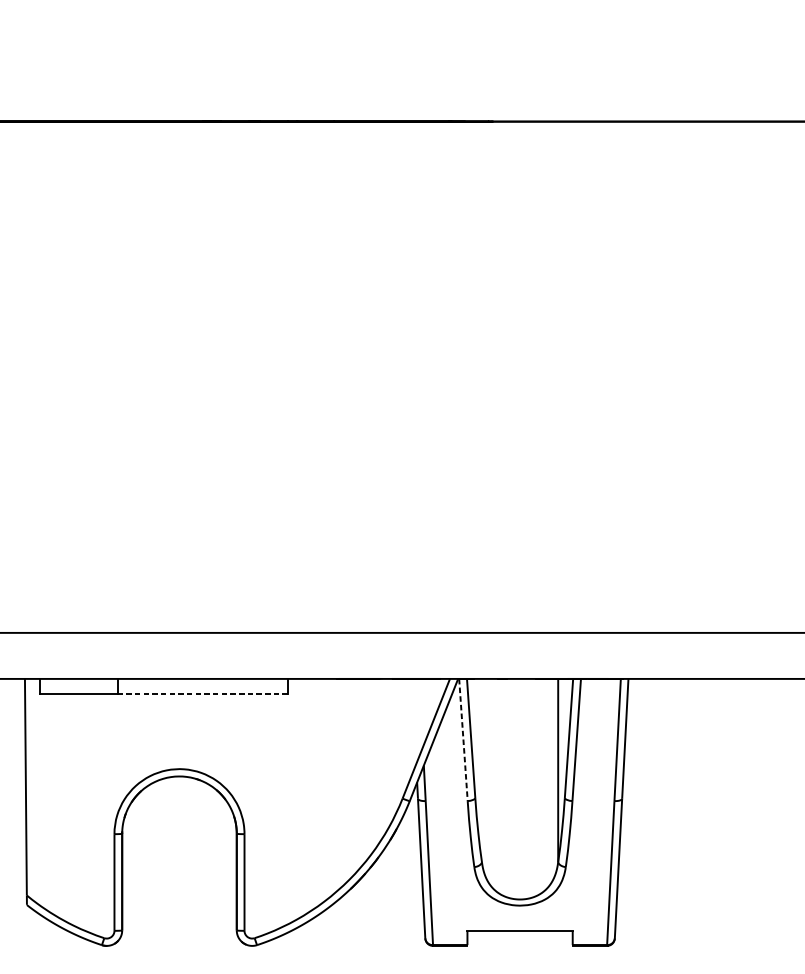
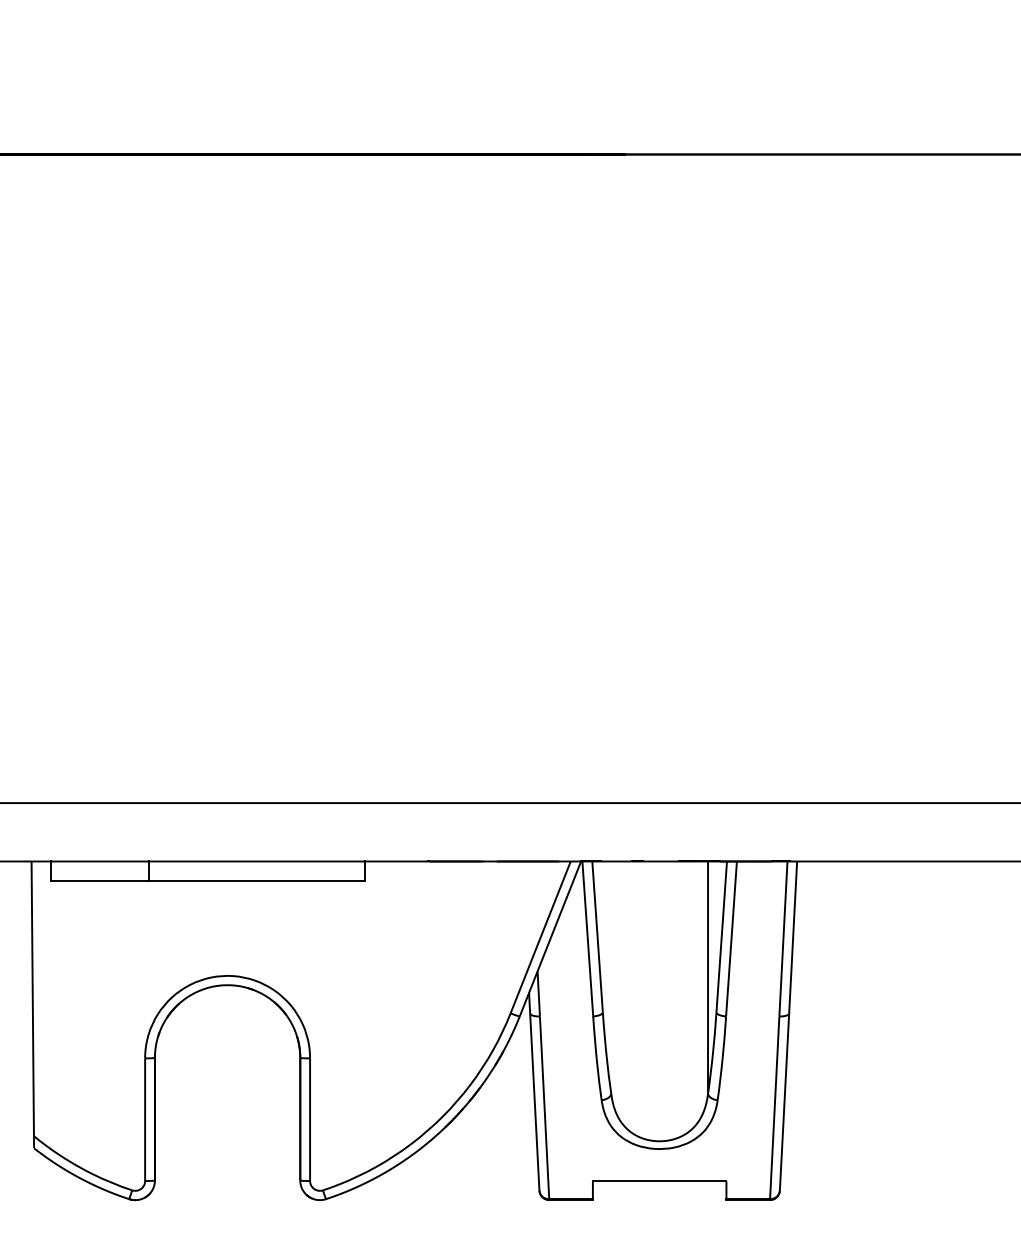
line: (202, 694) -> (256, 881), dashed -> solid
line: (463, 739) -> (587, 938), dashed -> solid

